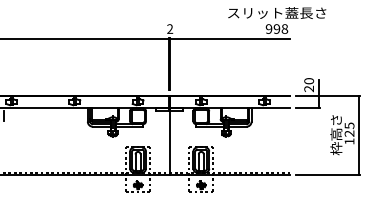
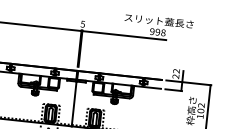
text: (170, 28) -> (83, 23), 2 -> 5
text: (309, 81) -> (176, 71), 20 -> 22
text: (349, 129) -> (201, 108), 125 -> 102

